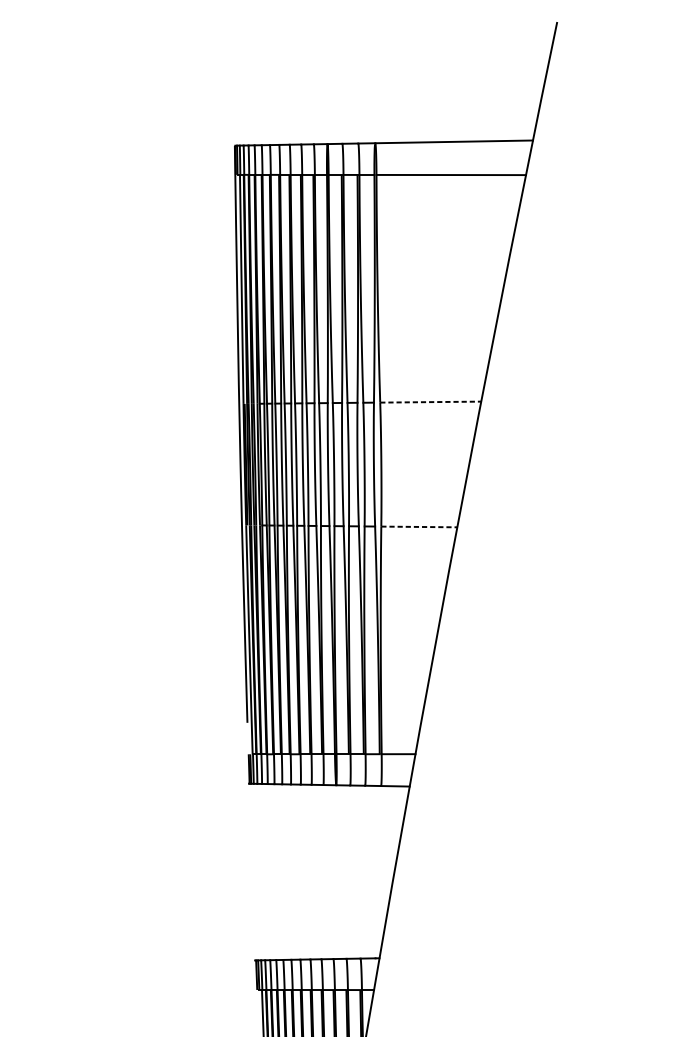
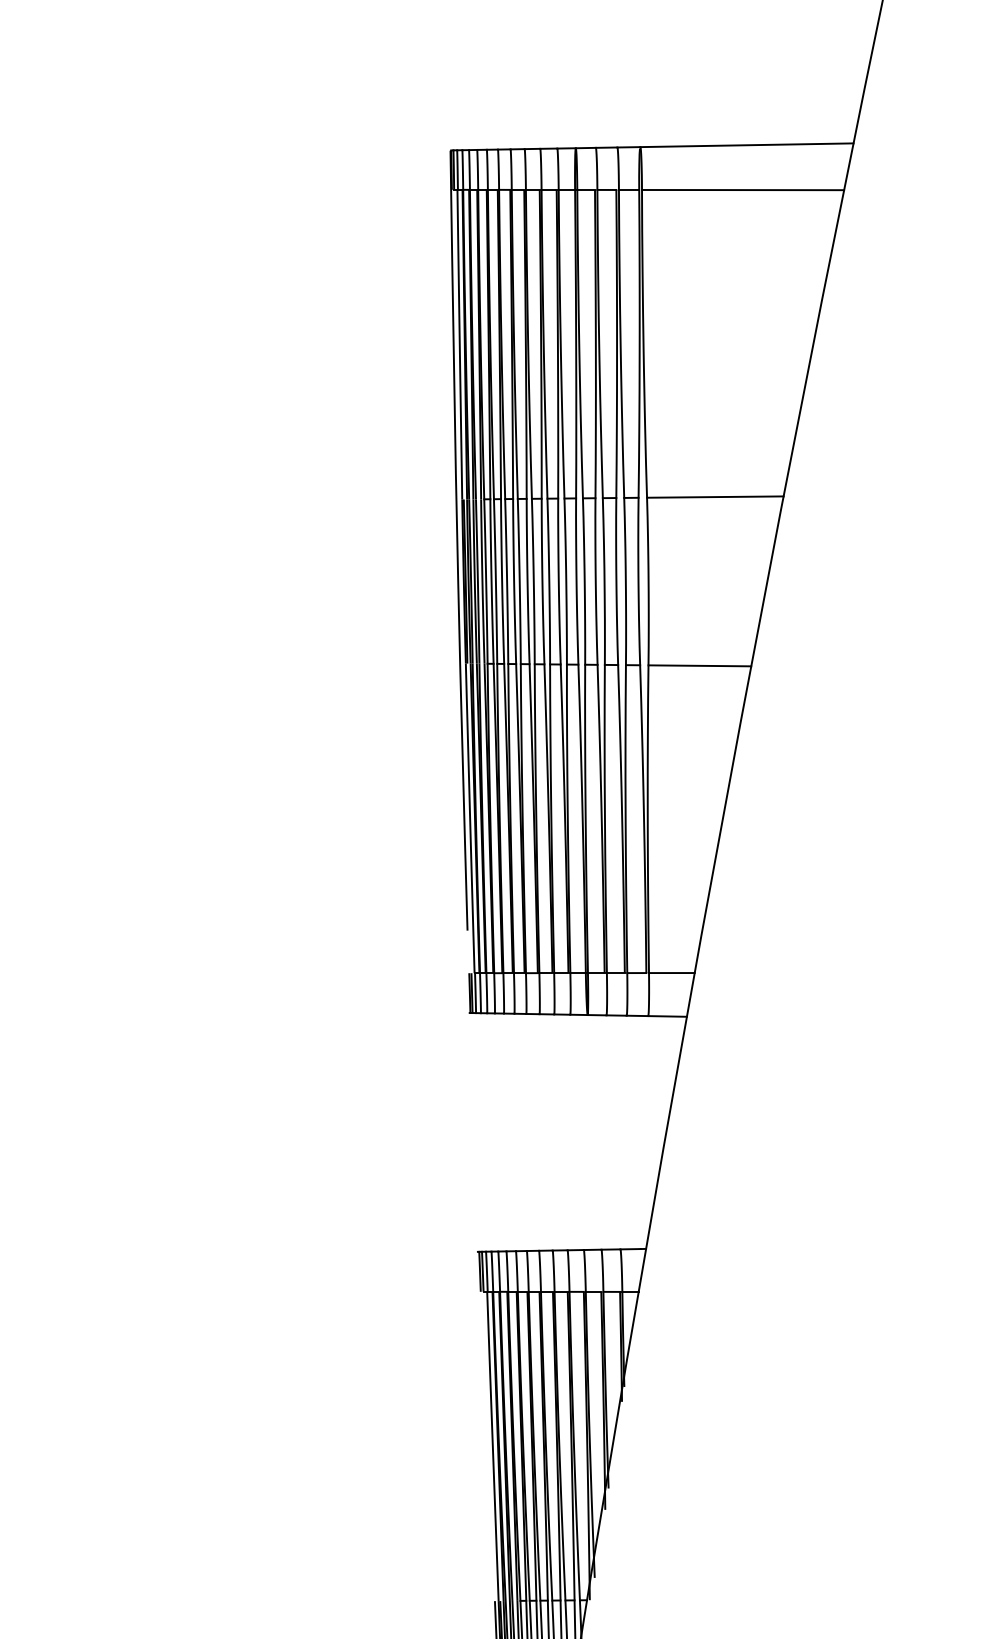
line: (430, 402) -> (715, 497), dashed -> solid
line: (419, 526) -> (700, 665), dashed -> solid

